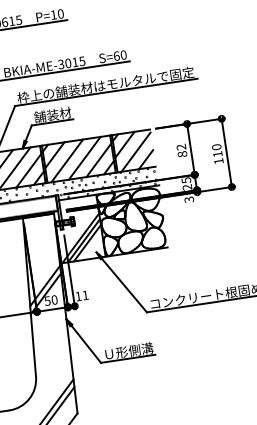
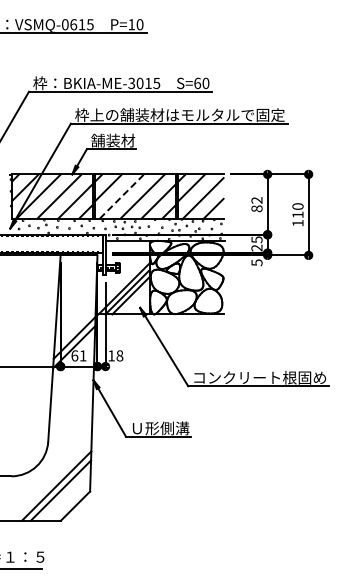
line: (67, 160) -> (122, 196), solid -> dashed
text: (188, 199) -> (256, 262), 3 -> 5
text: (85, 295) -> (119, 355), 11 -> 18
text: (50, 300) -> (78, 355), 50 -> 61

